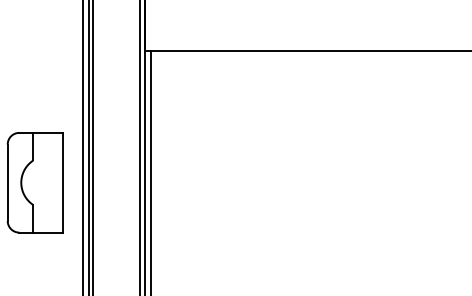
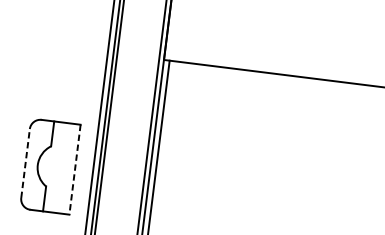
line: (7, 182) -> (25, 163), solid -> dashed
line: (62, 182) -> (74, 169), solid -> dashed

